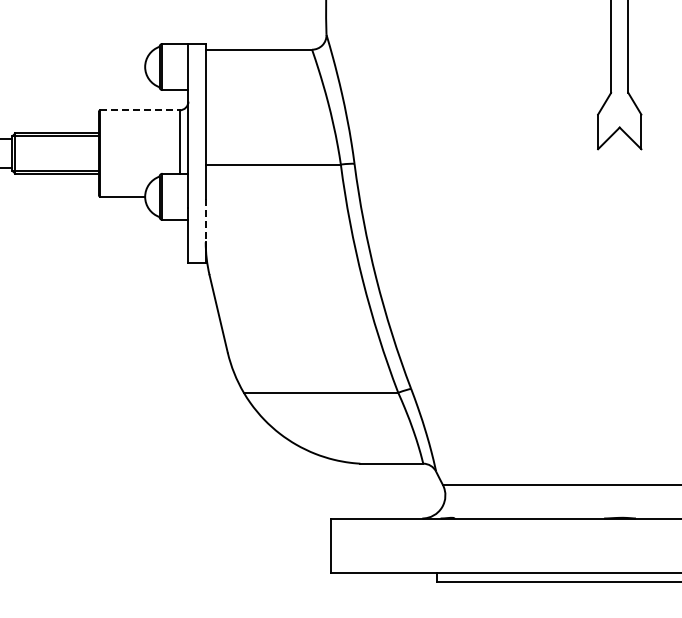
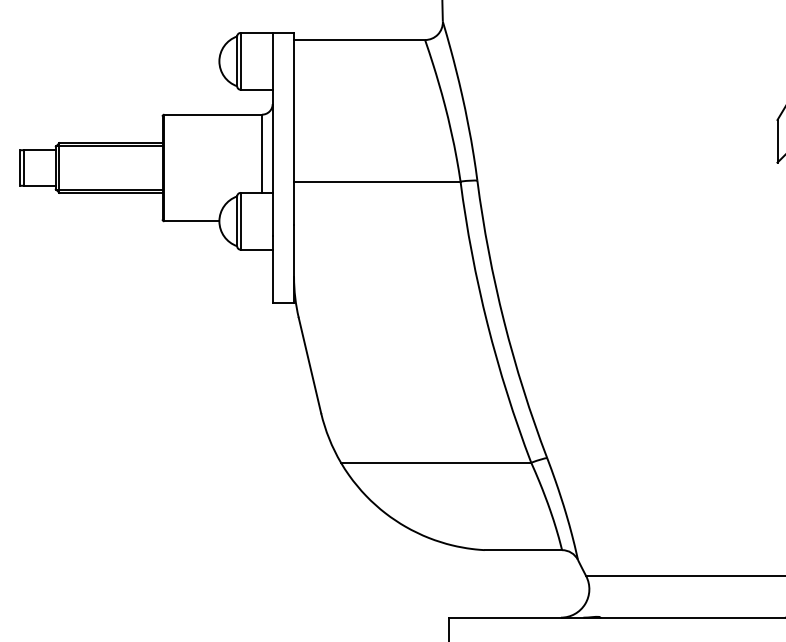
line: (140, 110) -> (213, 114), dashed -> solid
line: (205, 221) -> (293, 251), dashed -> solid

